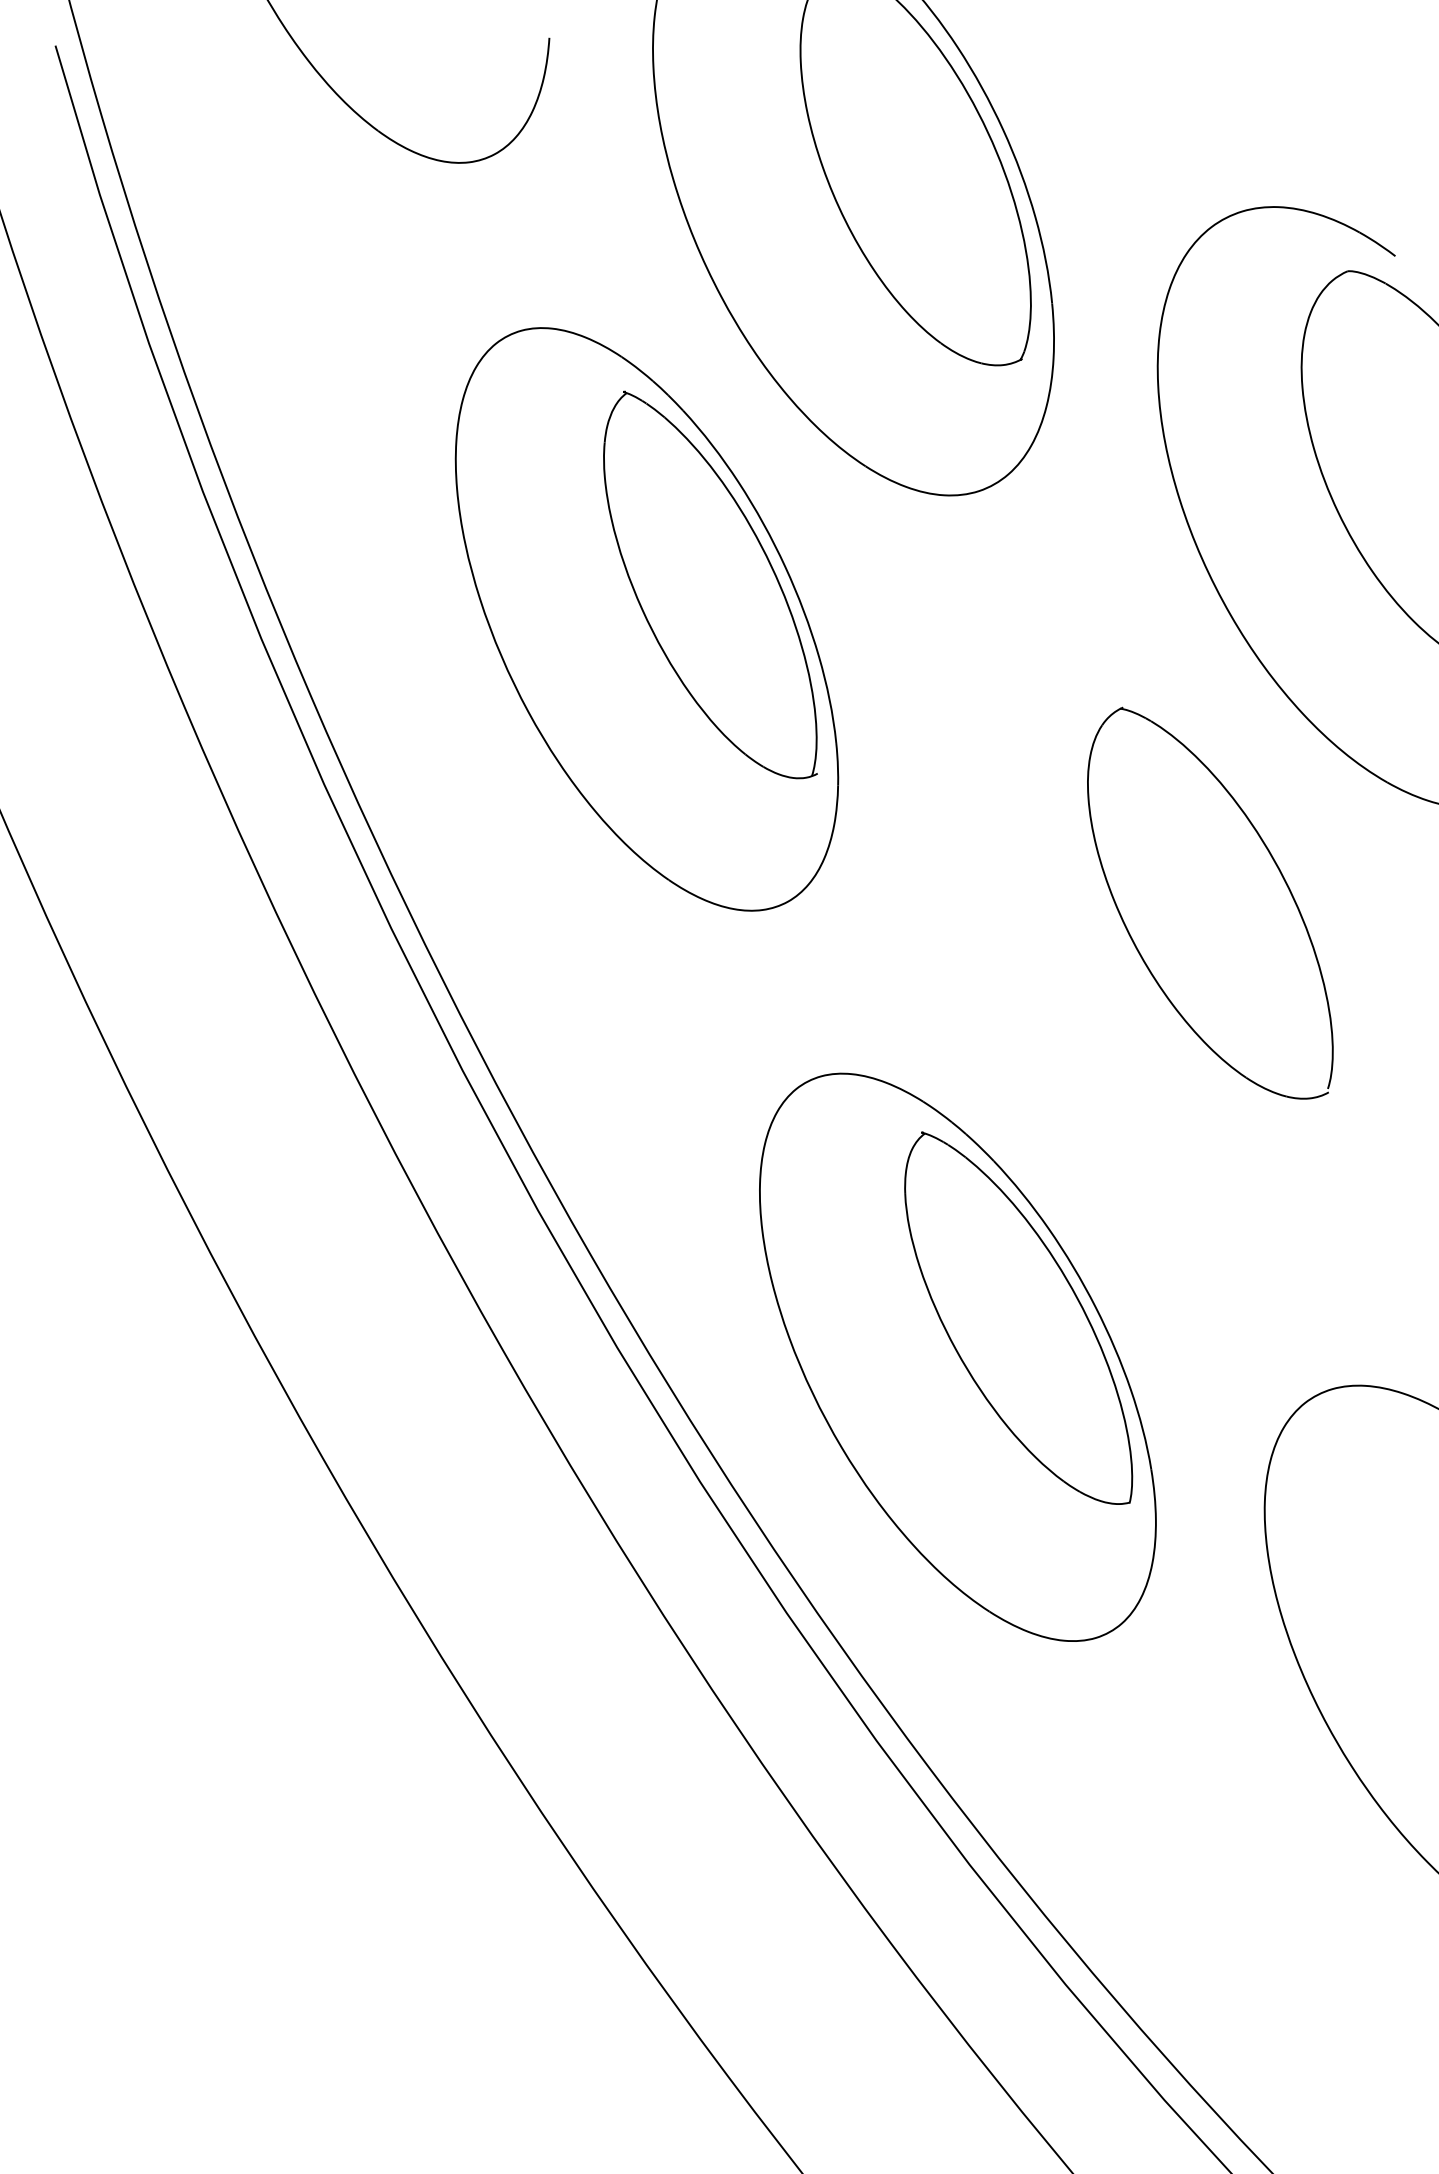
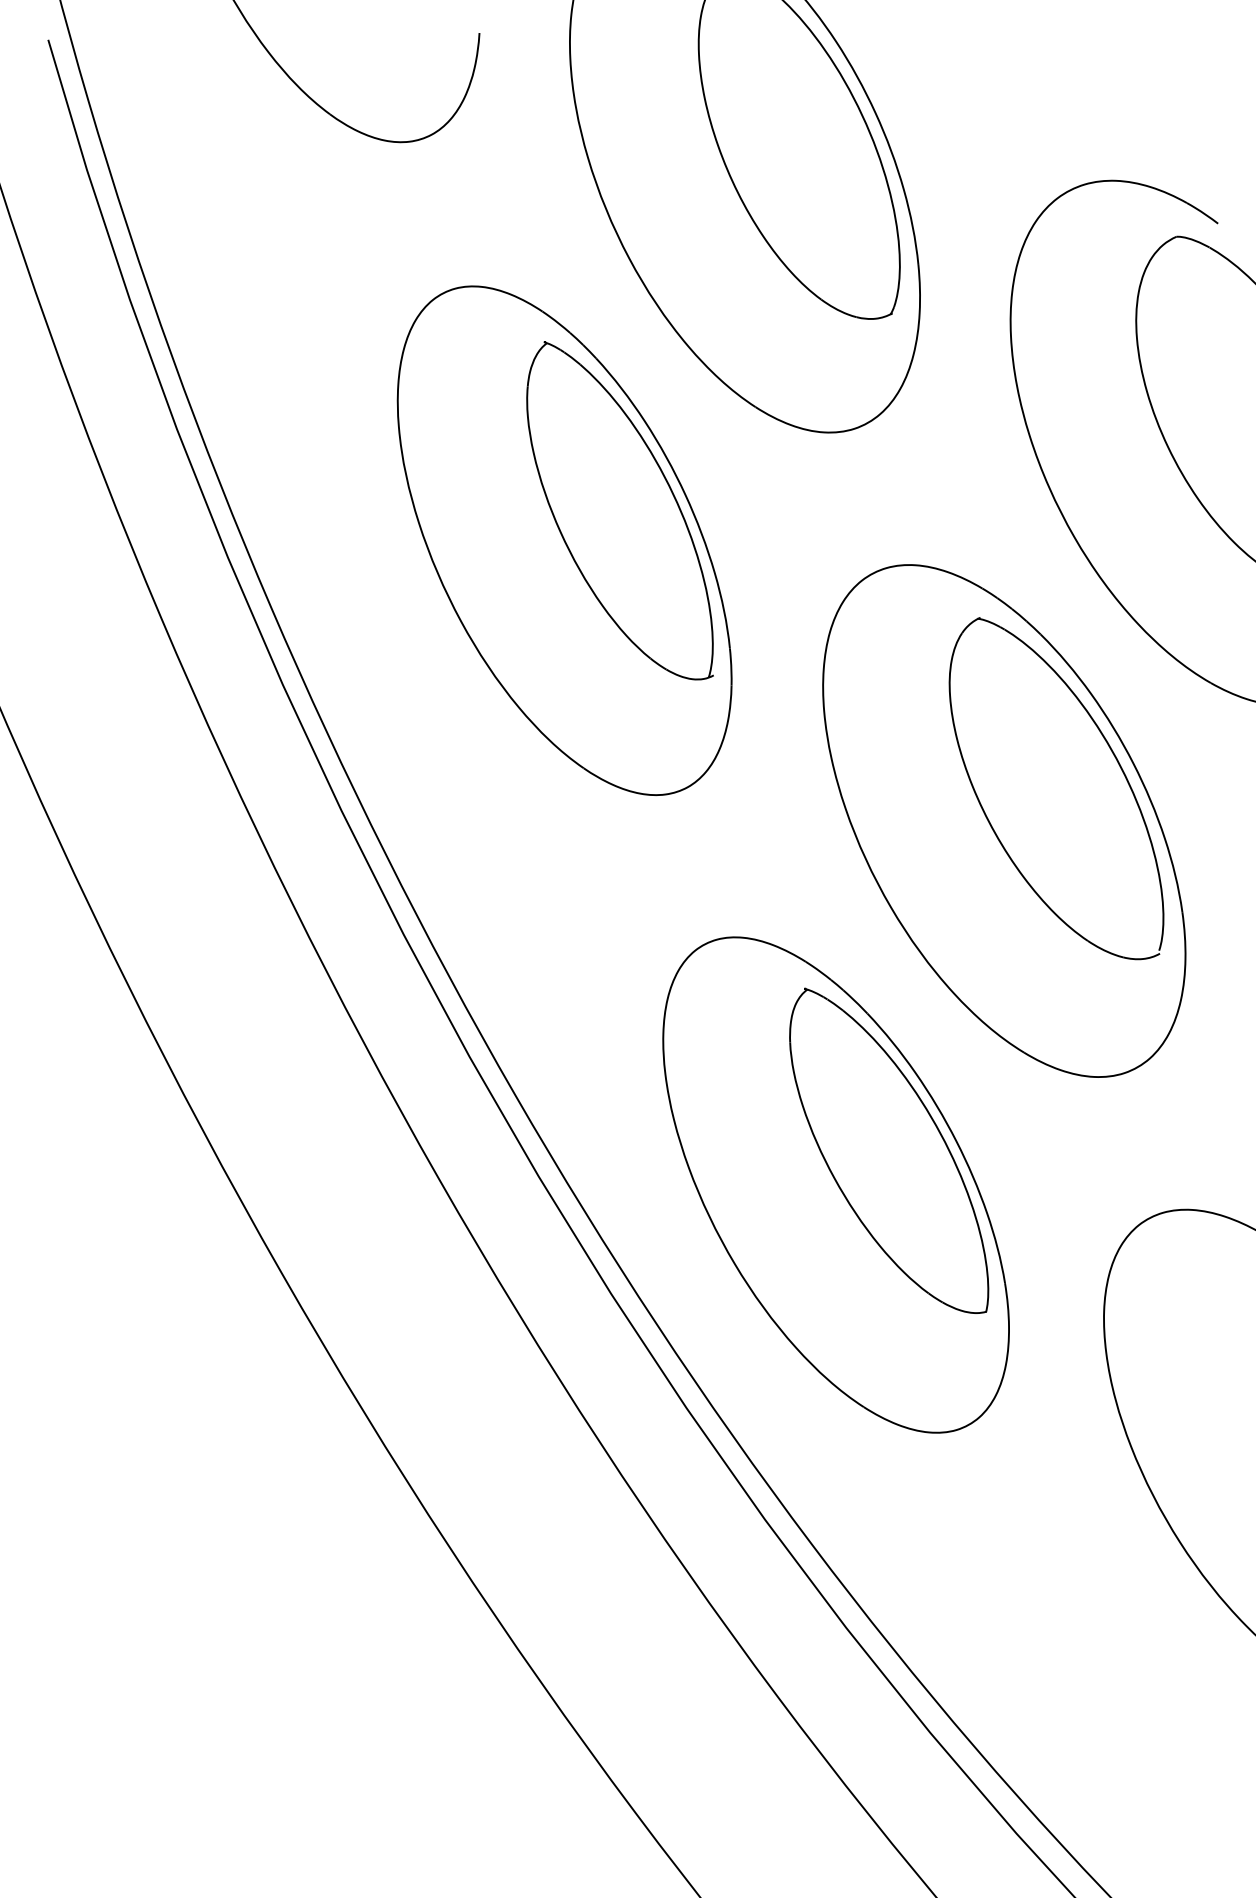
part: (1150, 939) -> (1004, 820), added

